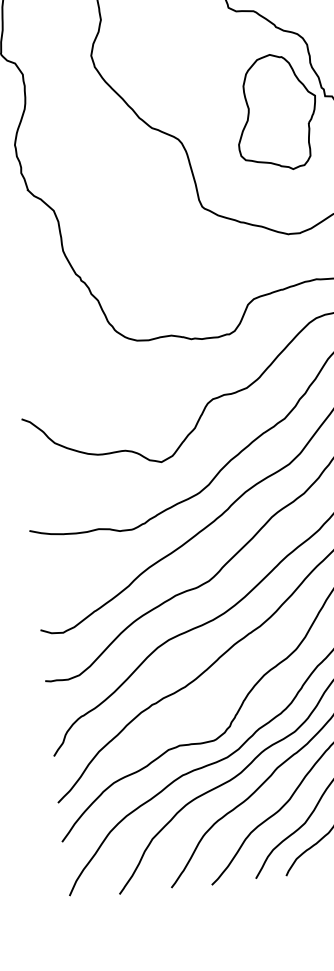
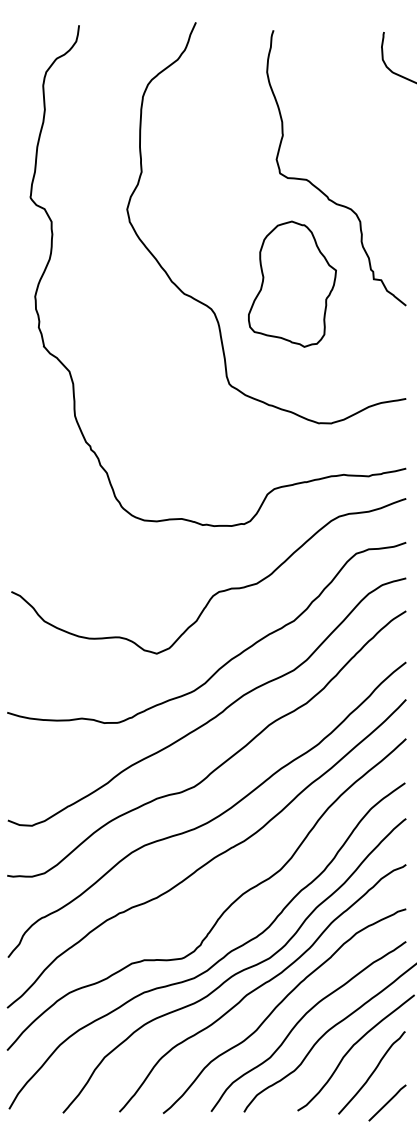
part: (276, 111) -> (292, 283), moved

